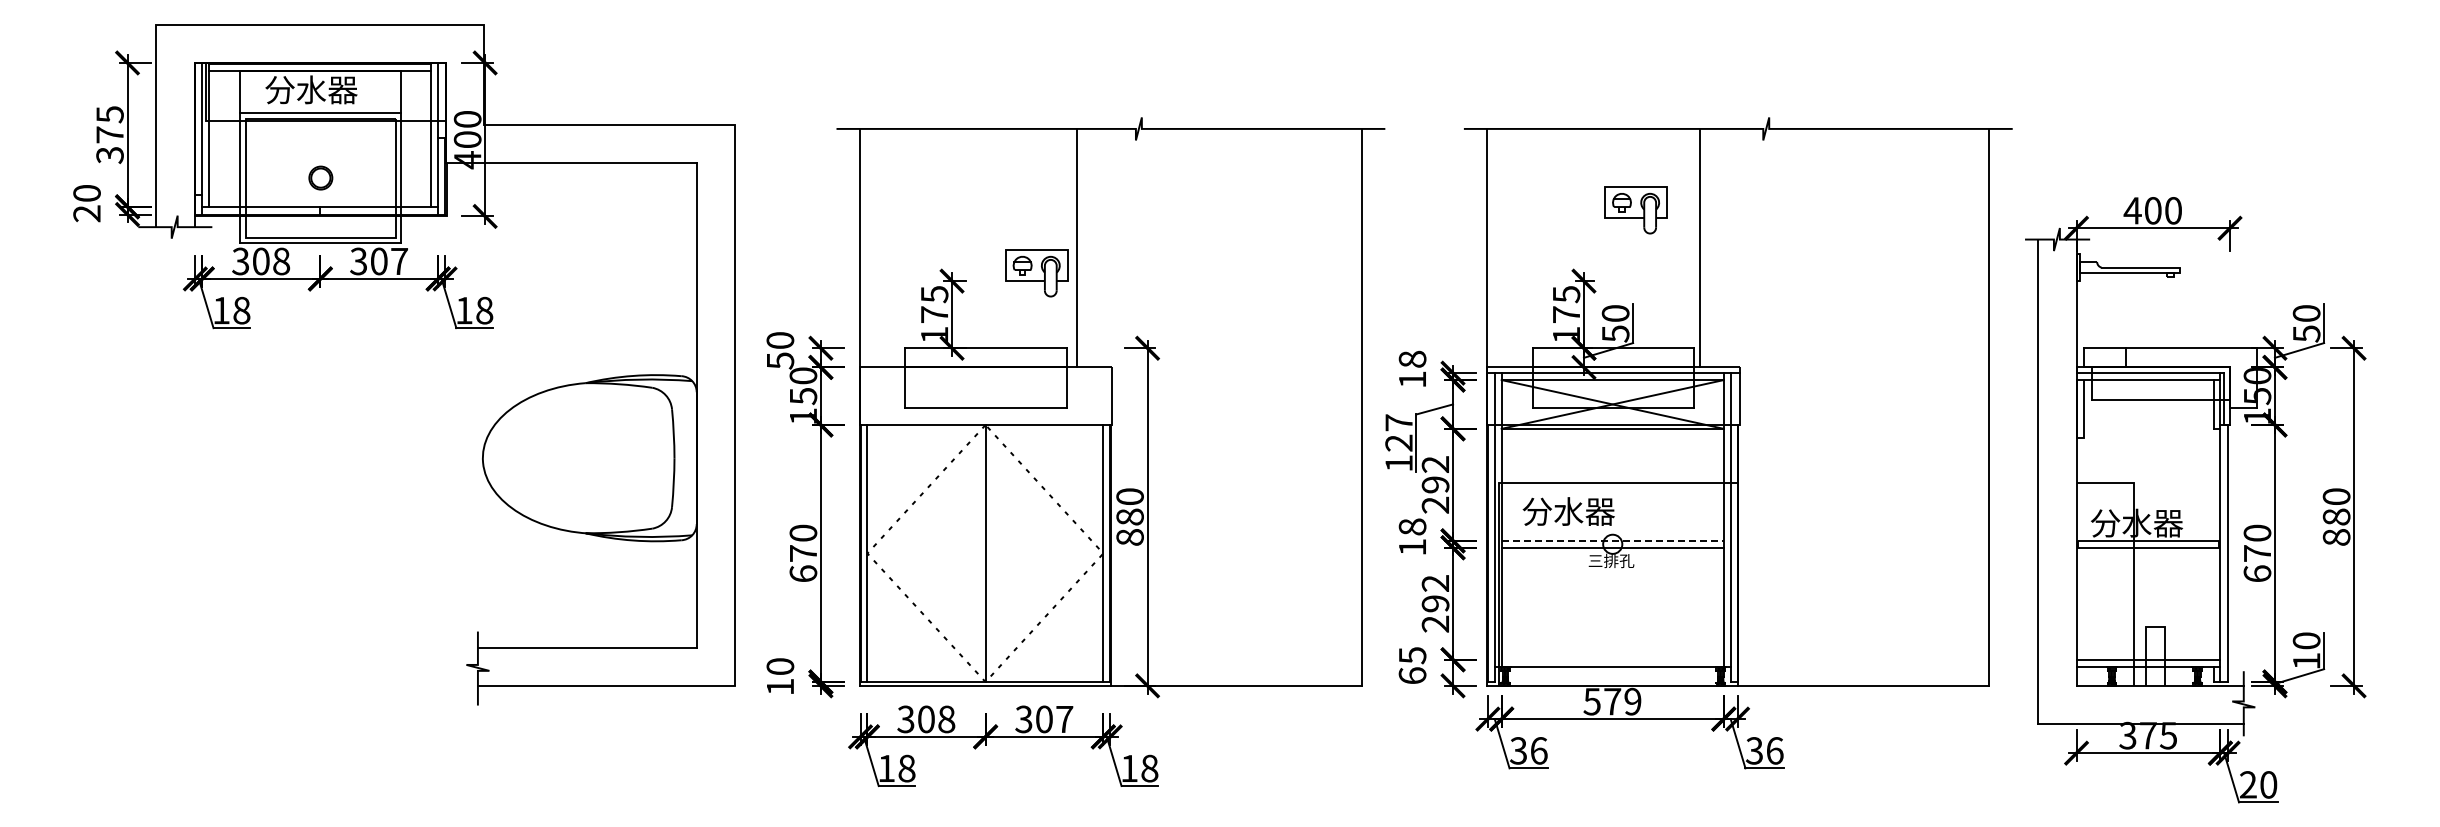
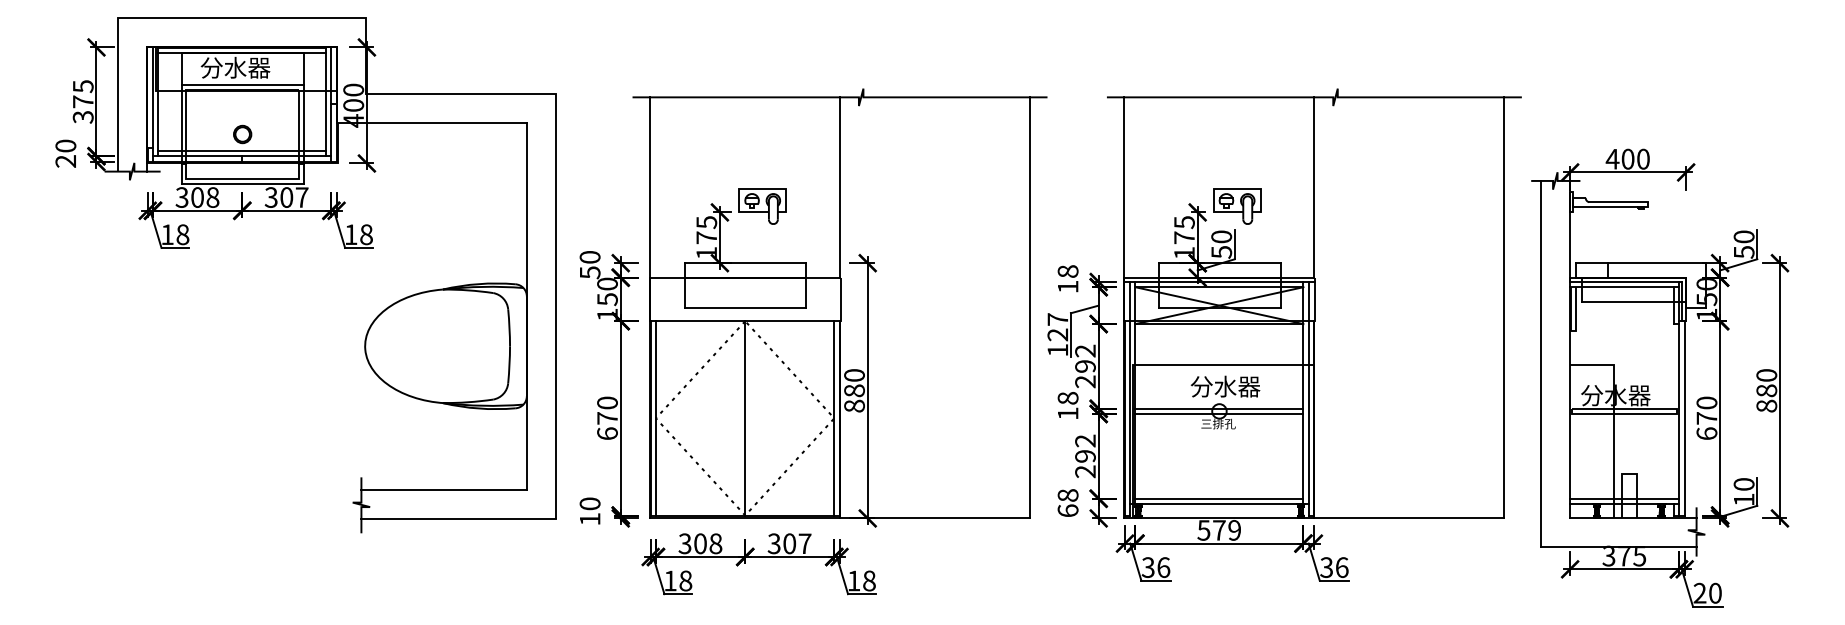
line: (320, 199) -> (242, 150), added
part: (1635, 210) -> (1236, 206), moved
line: (1077, 247) -> (840, 186), moved
line: (1700, 247) -> (1314, 186), moved
part: (1036, 273) -> (762, 206), moved
text: (1568, 511) -> (1225, 386), moved
line: (1613, 540) -> (1220, 408), dashed -> solid
text: (1412, 655) -> (1068, 495), 65 -> 68
line: (1612, 659) -> (1219, 498), added

